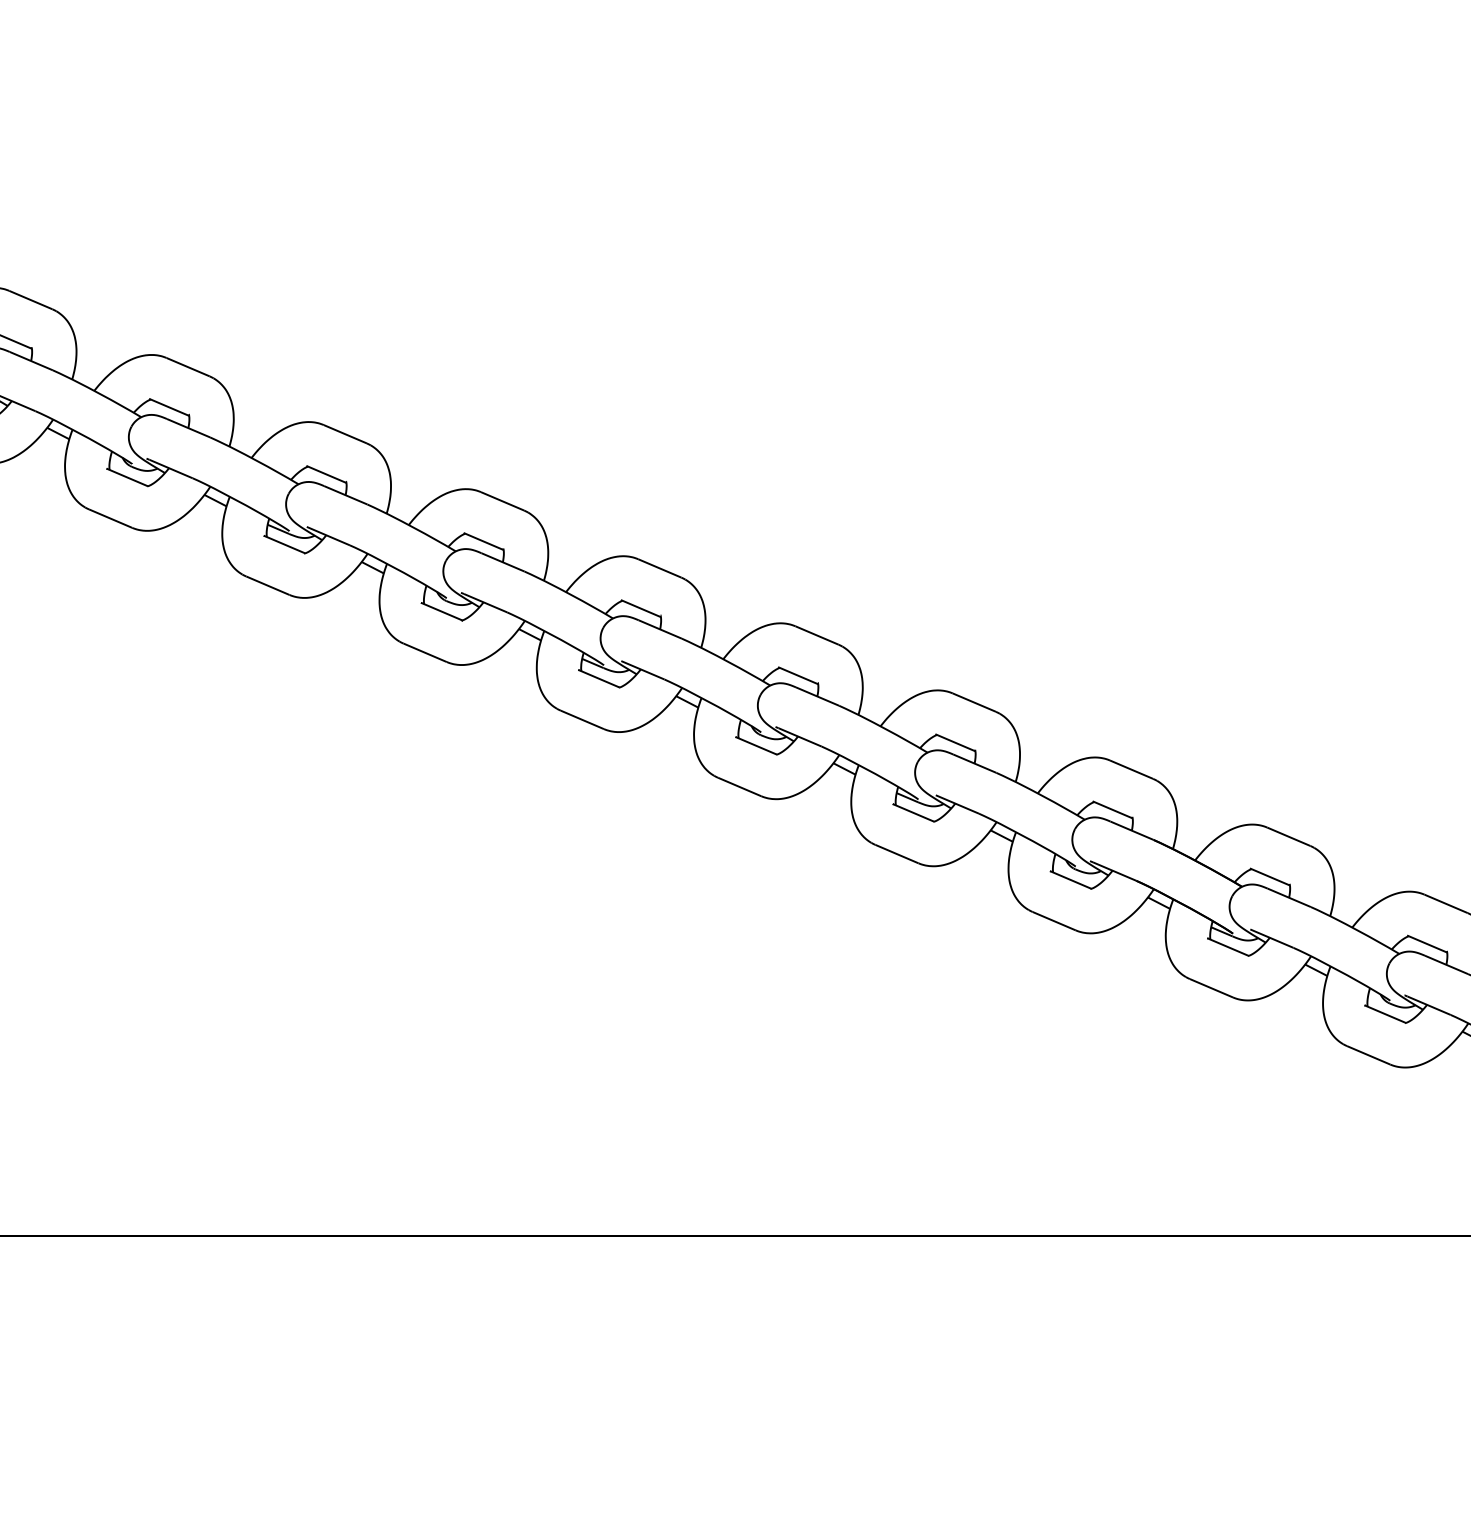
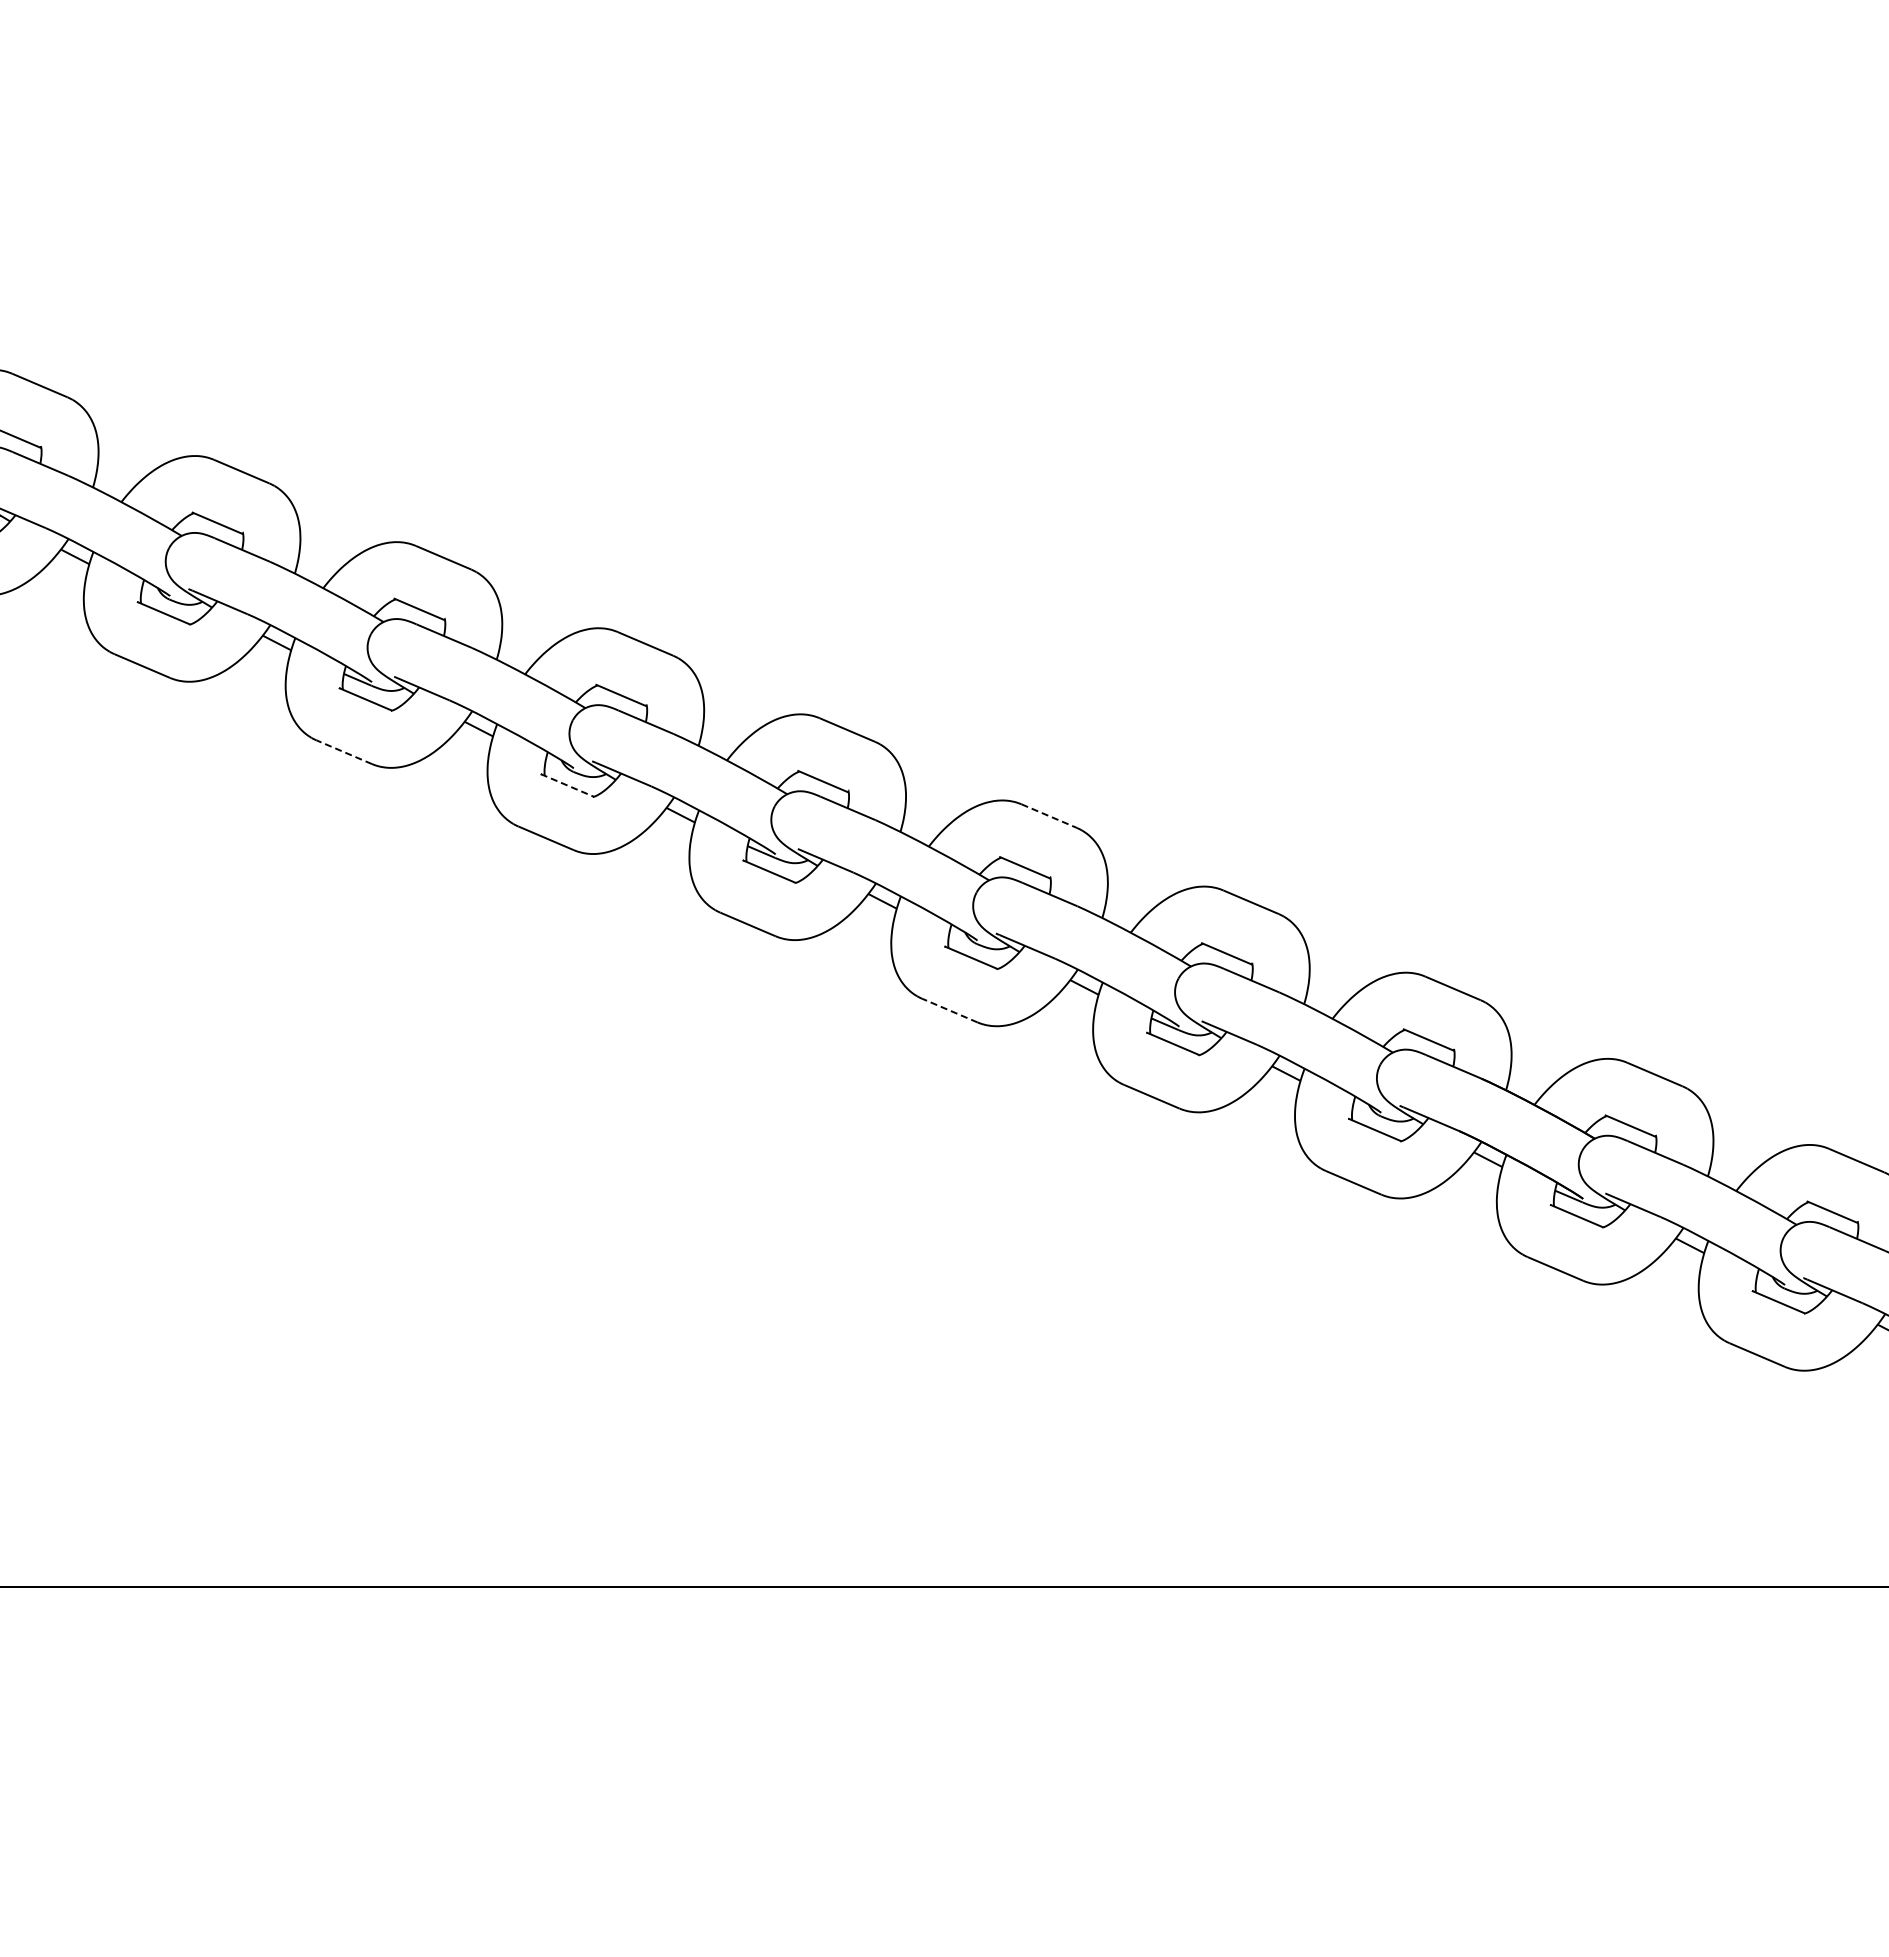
line: (267, 585) -> (343, 752), solid -> dashed
line: (441, 611) -> (567, 785), solid -> dashed
line: (817, 635) -> (1049, 816), solid -> dashed
line: (739, 786) -> (949, 1010), solid -> dashed

